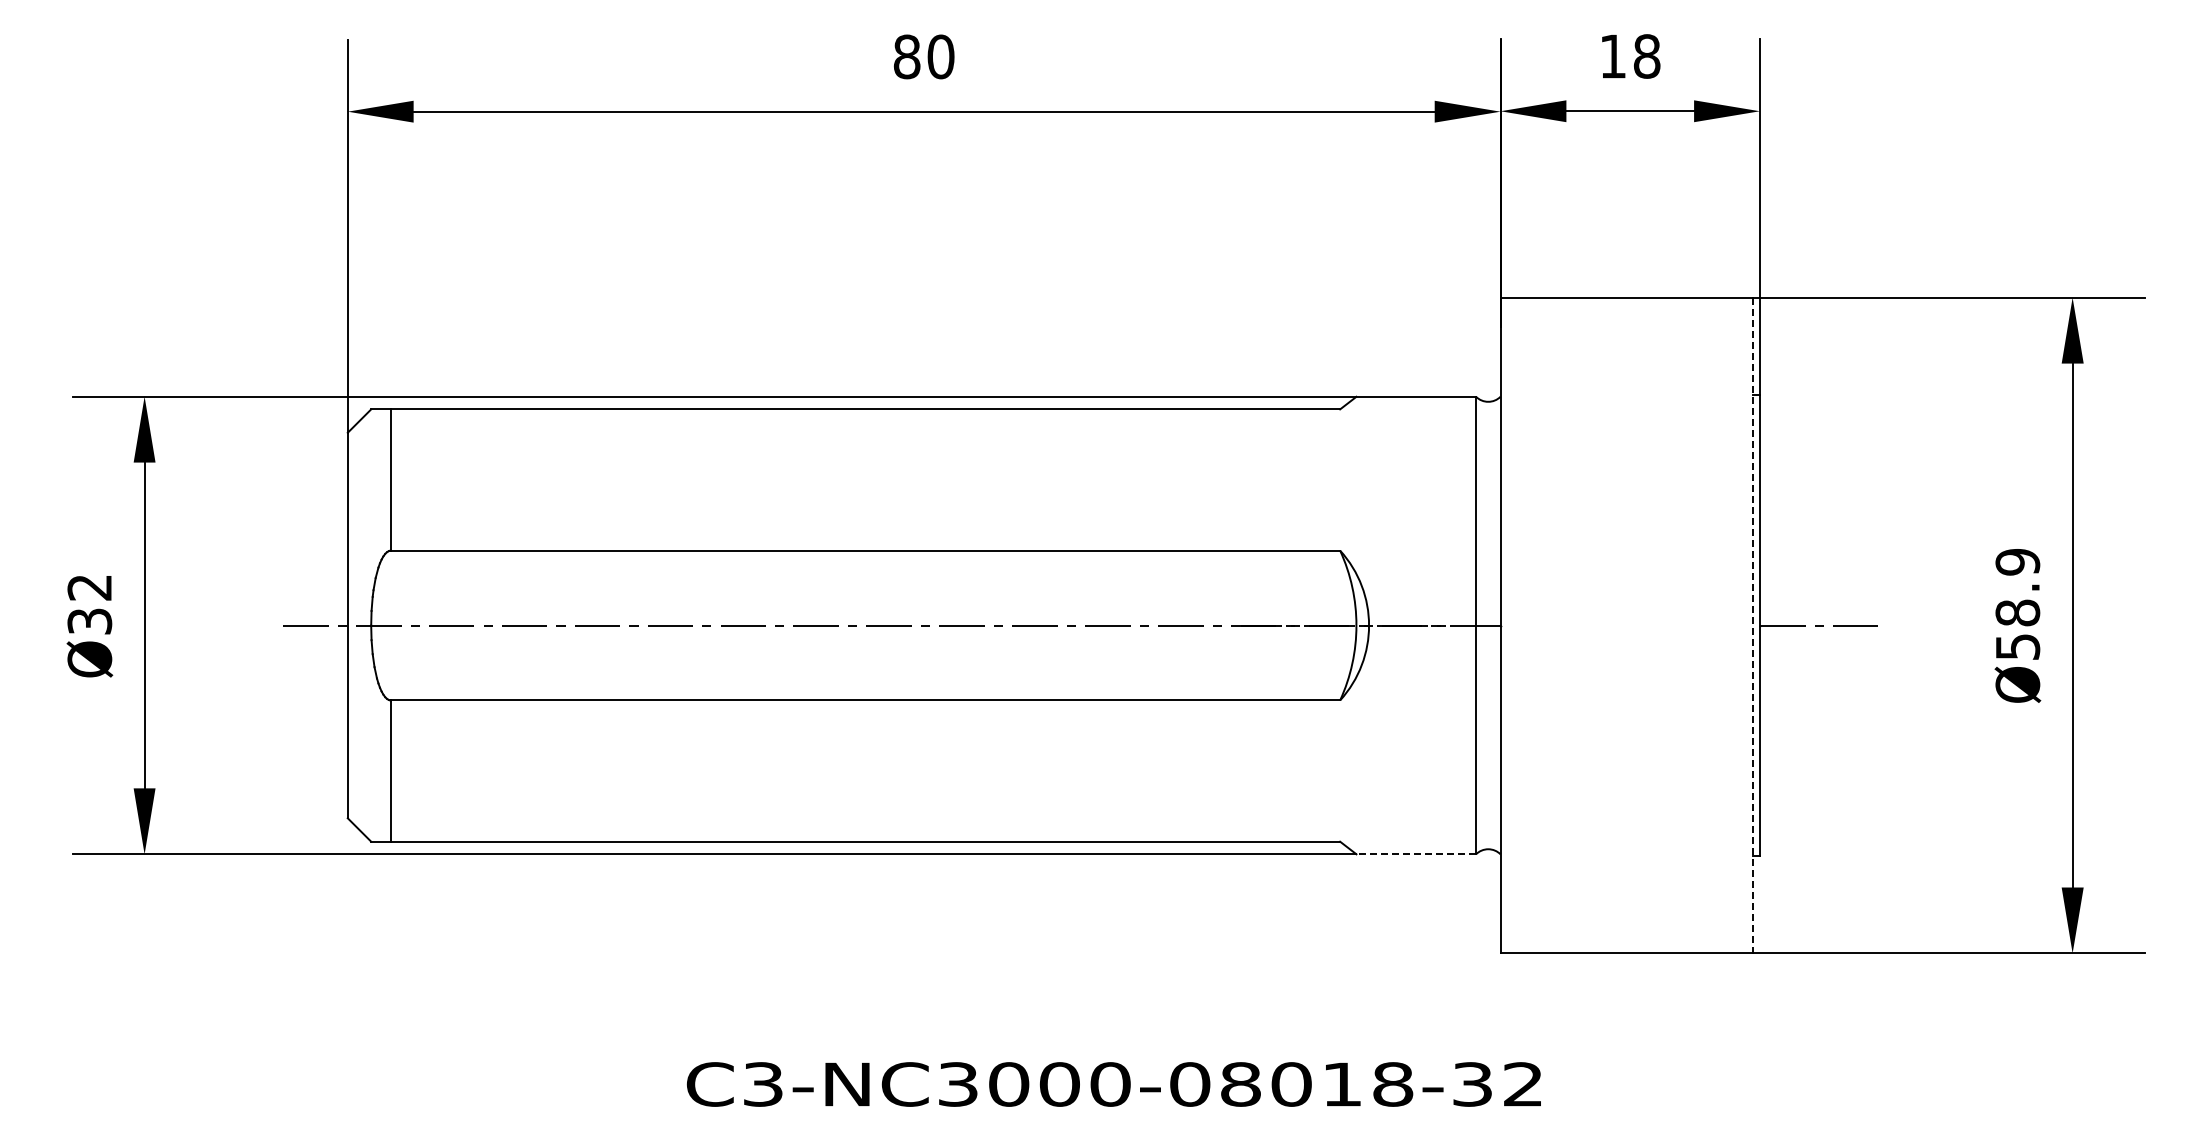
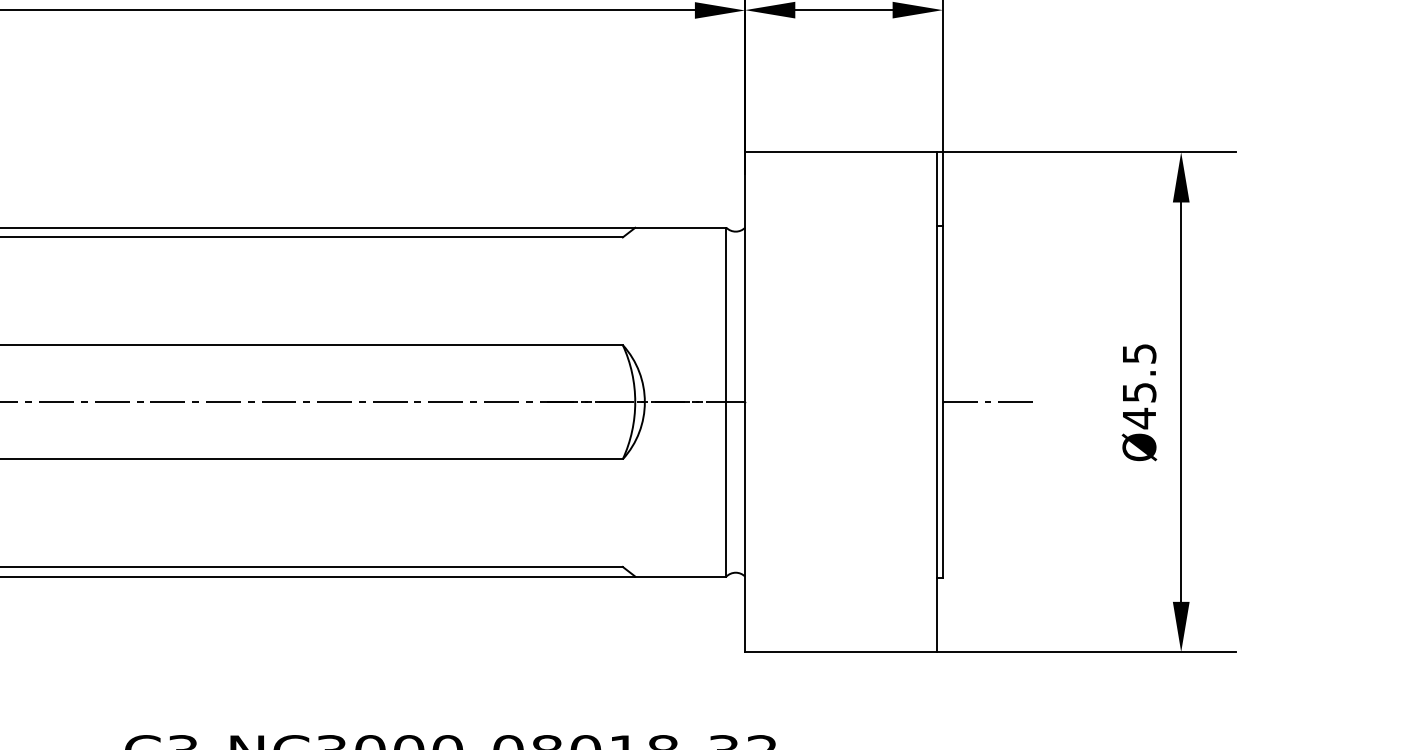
text: (2017, 605) -> (1139, 386), Ø58.9 -> Ø45.5
line: (1752, 625) -> (937, 402), dashed -> solid
line: (1416, 854) -> (681, 576), dashed -> solid

